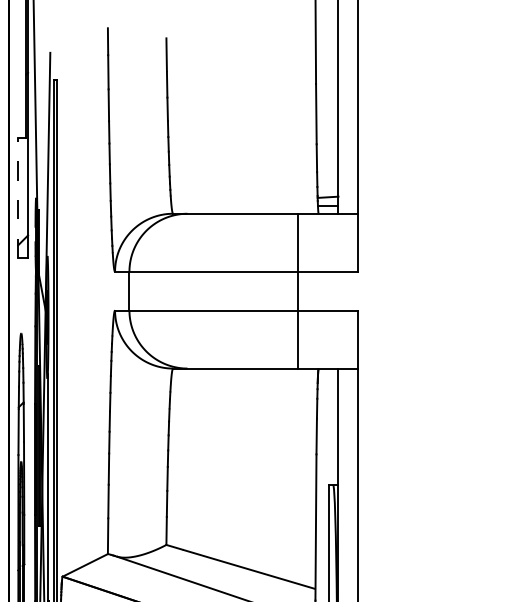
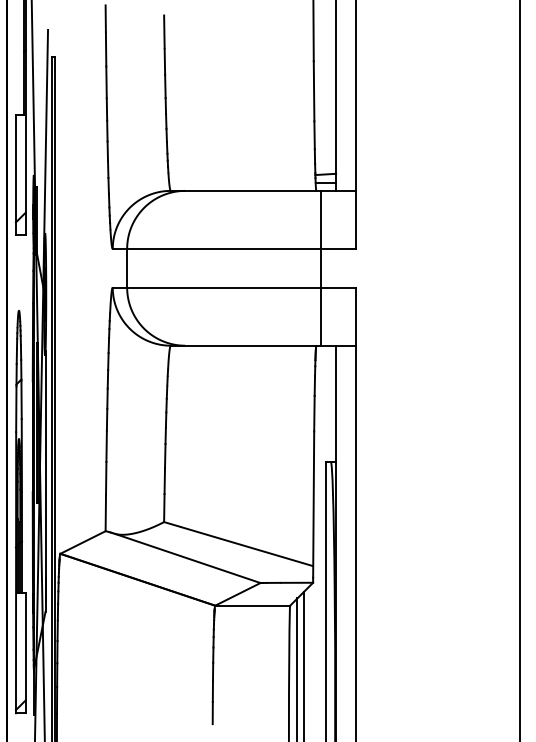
line: (17, 197) -> (15, 174), dashed -> solid
line: (297, 290) -> (320, 267), moved

